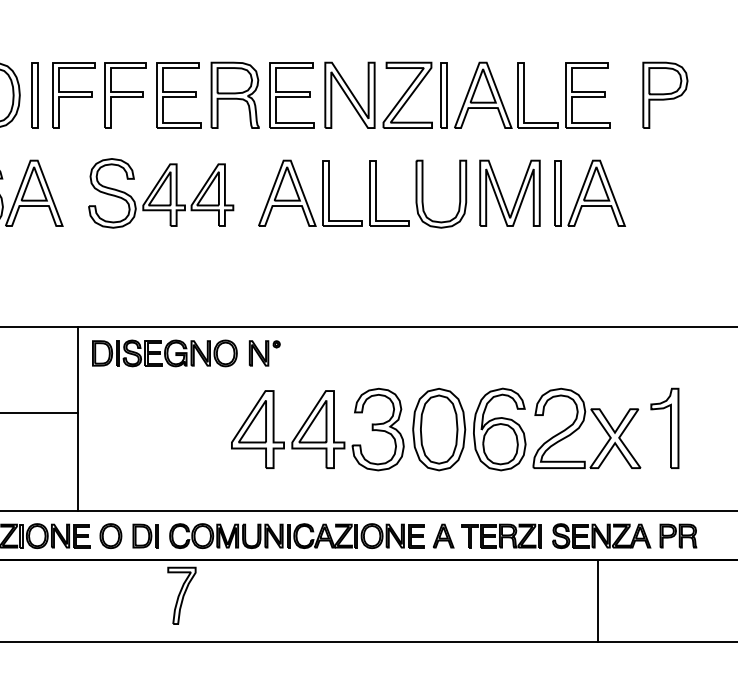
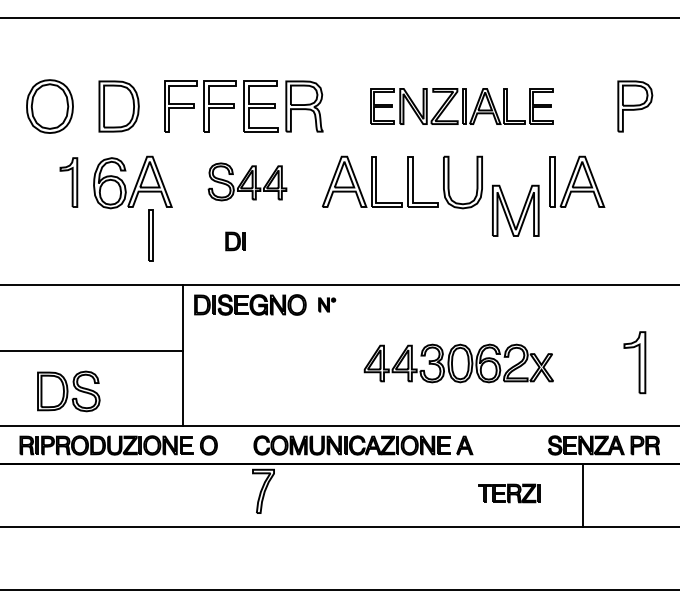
part: (34, 95) -> (150, 235), moved
part: (439, 95) -> (461, 106), size x0.7
part: (161, 192) -> (247, 181), size x0.7
part: (509, 192) -> (515, 210), moved
part: (263, 352) -> (326, 304), size x0.7
part: (435, 429) -> (458, 363), size x0.6
part: (145, 536) -> (235, 241), moved
part: (501, 536) -> (509, 493), moved

